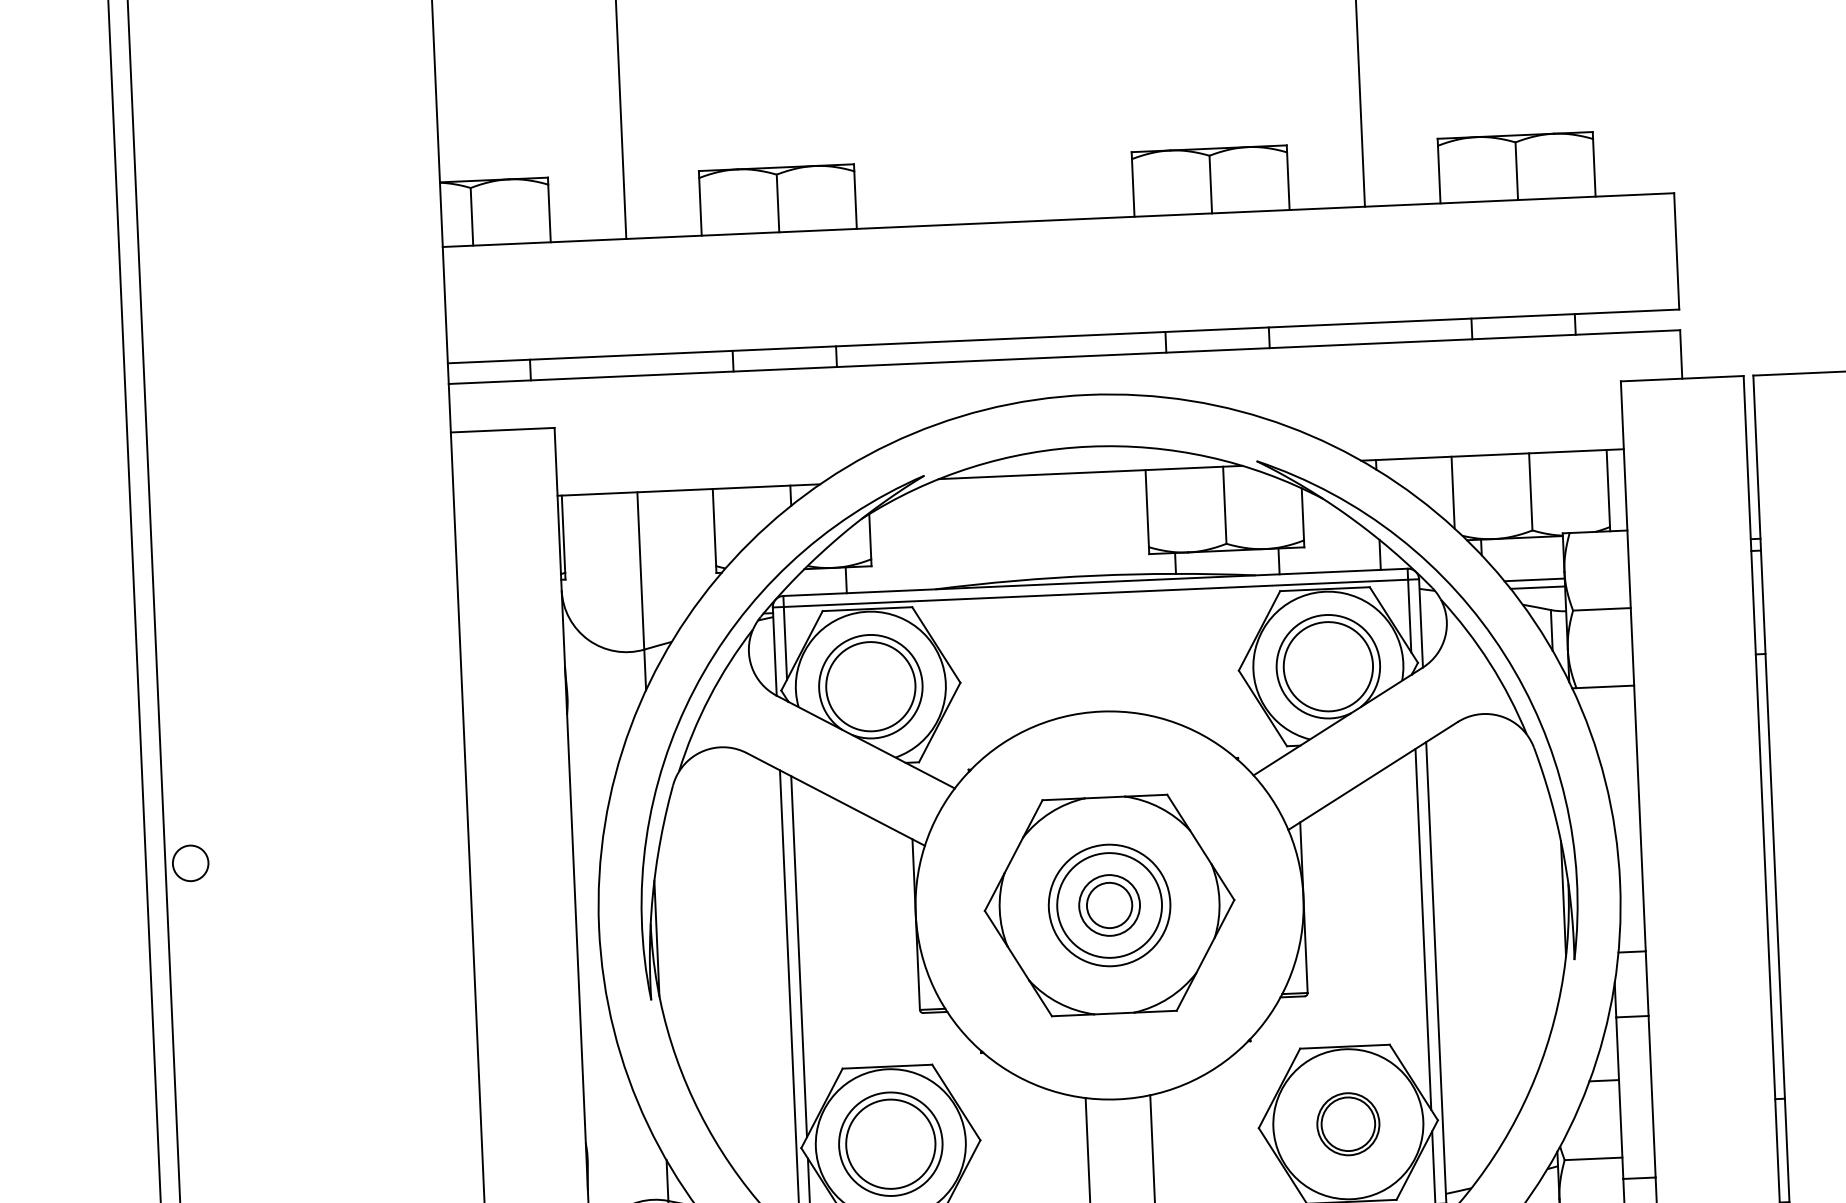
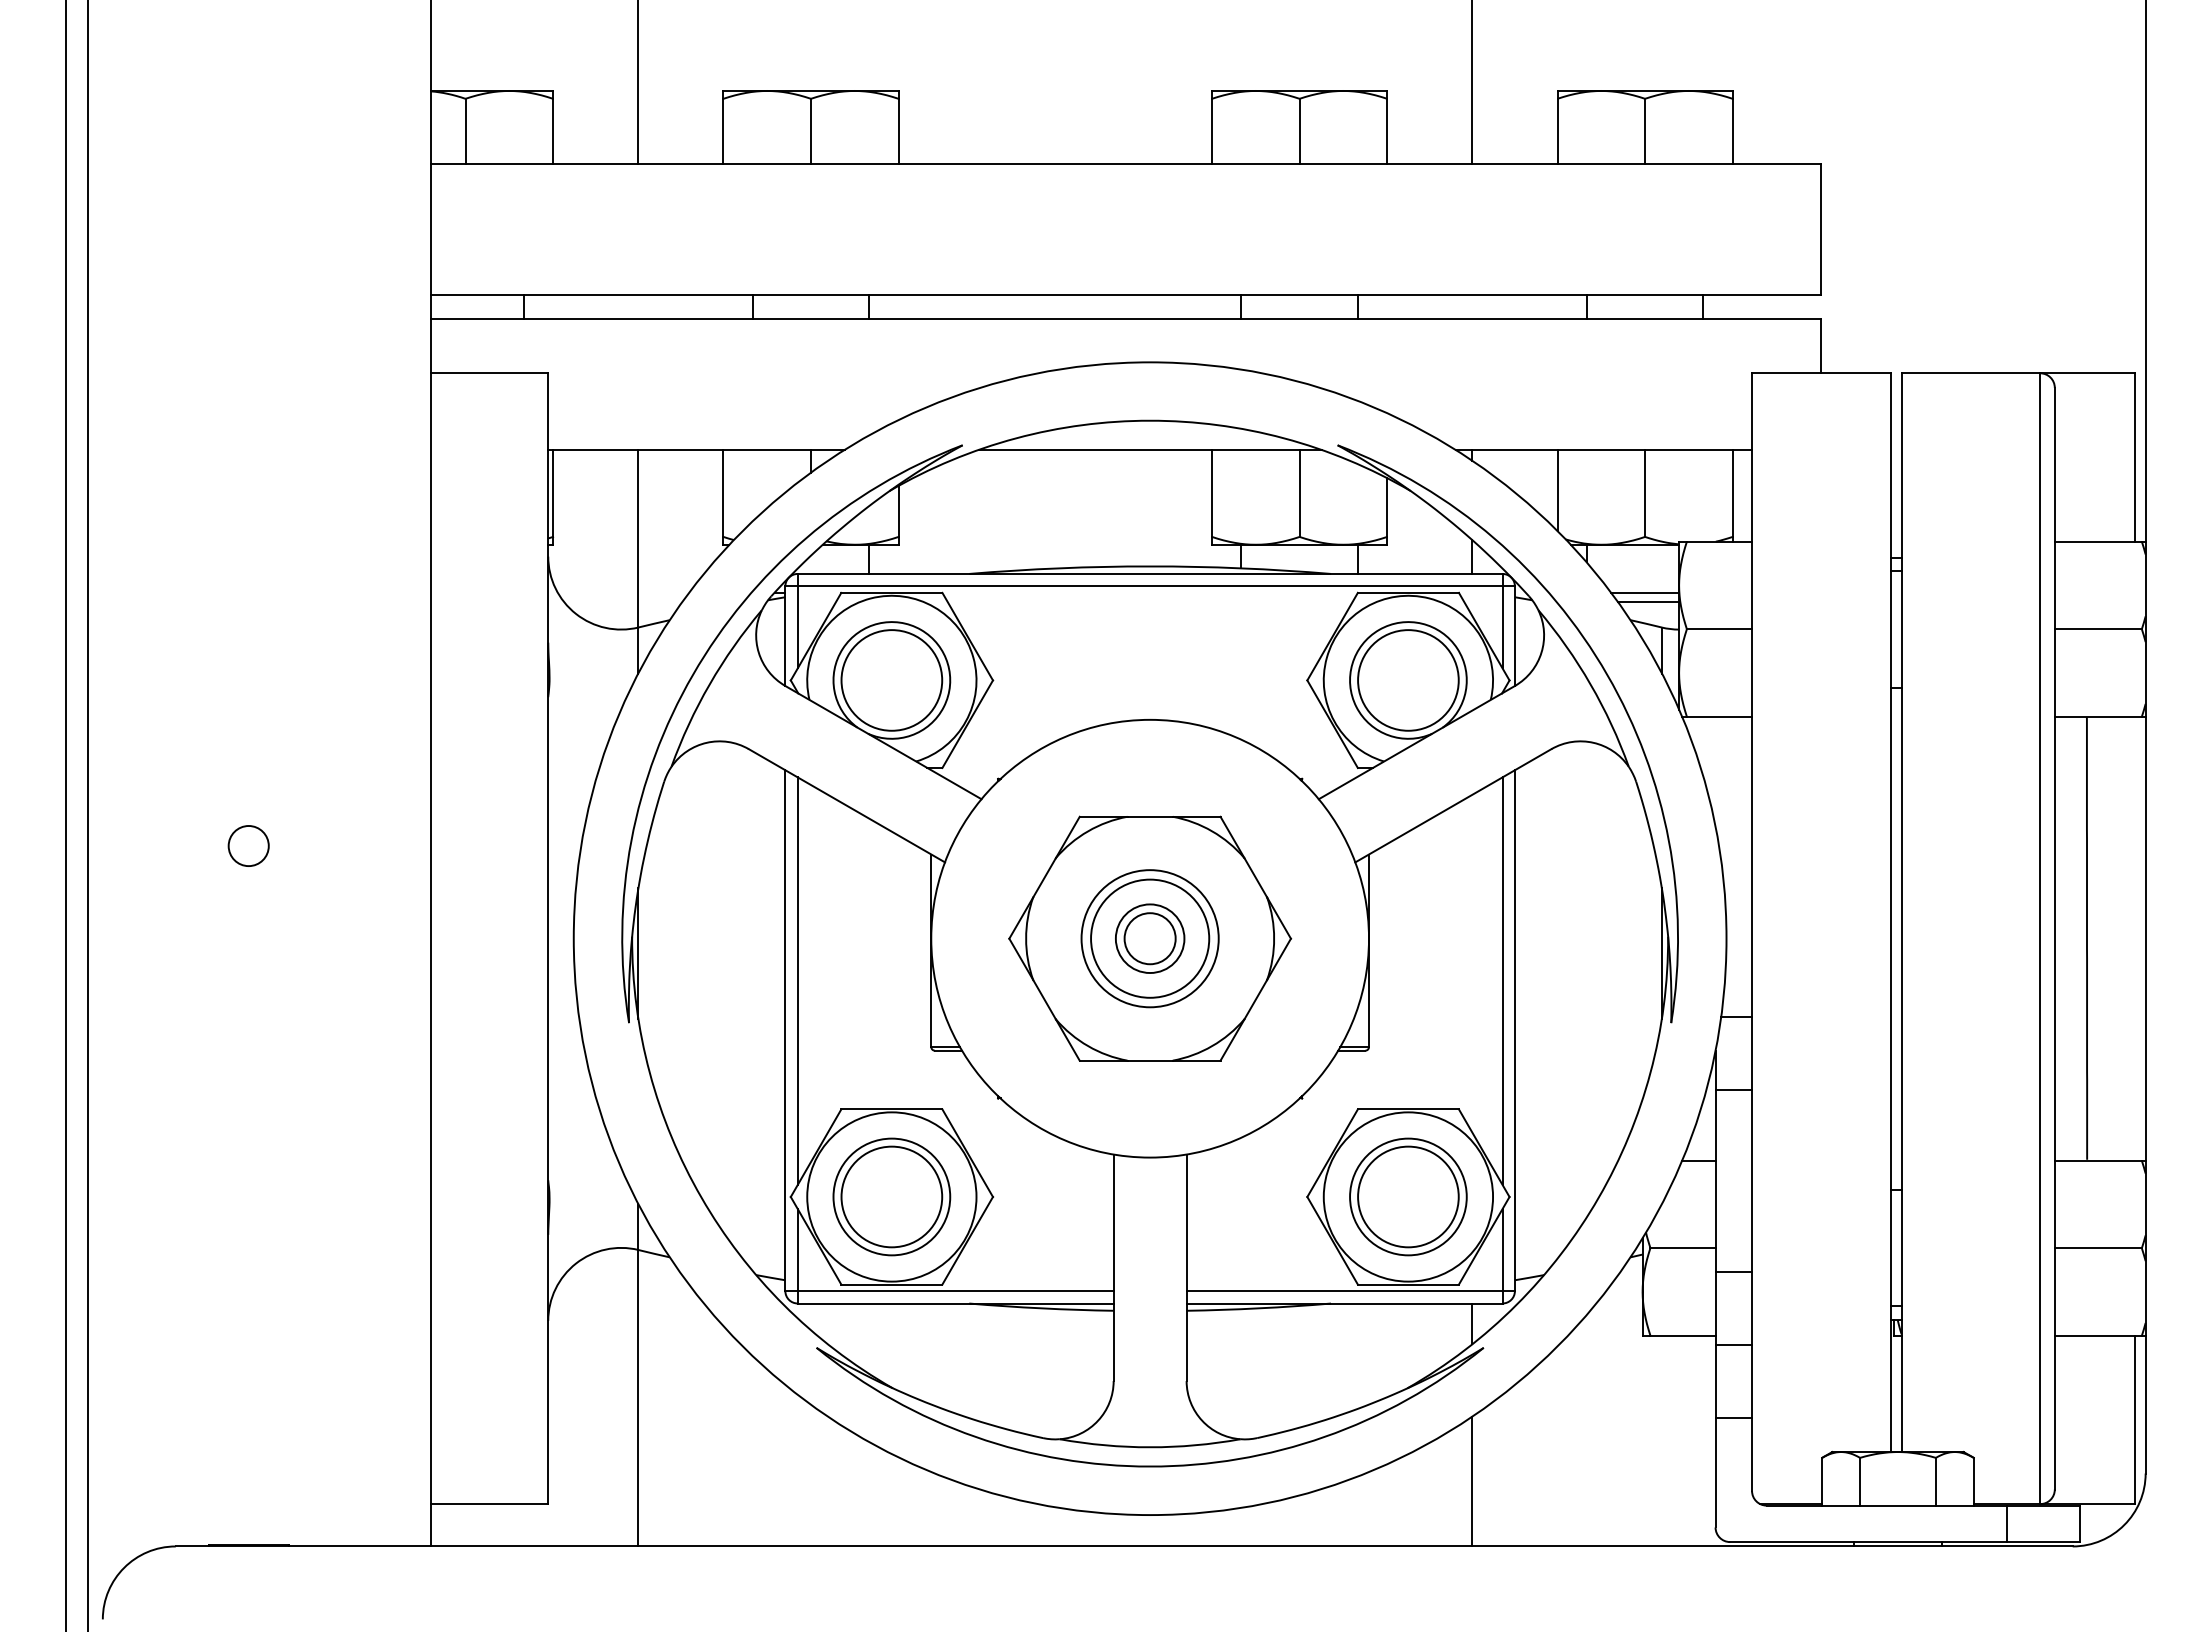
circle: (190, 862) -> (248, 845), moved
part: (1348, 1123) -> (1408, 1196), size x1.67

